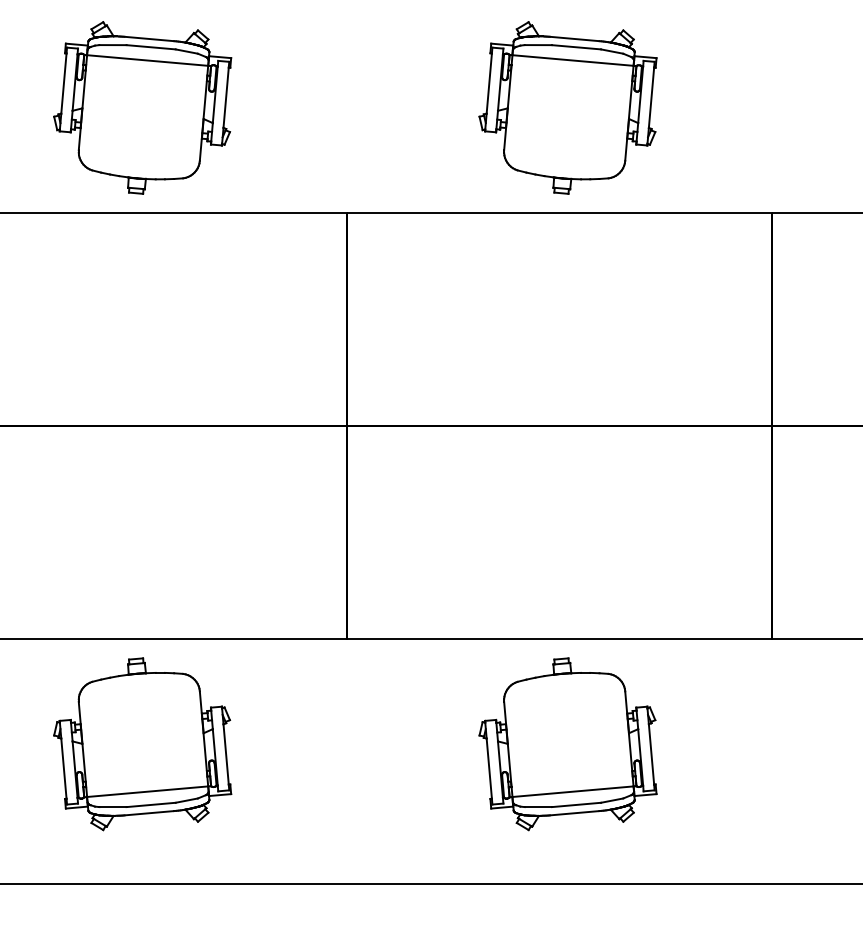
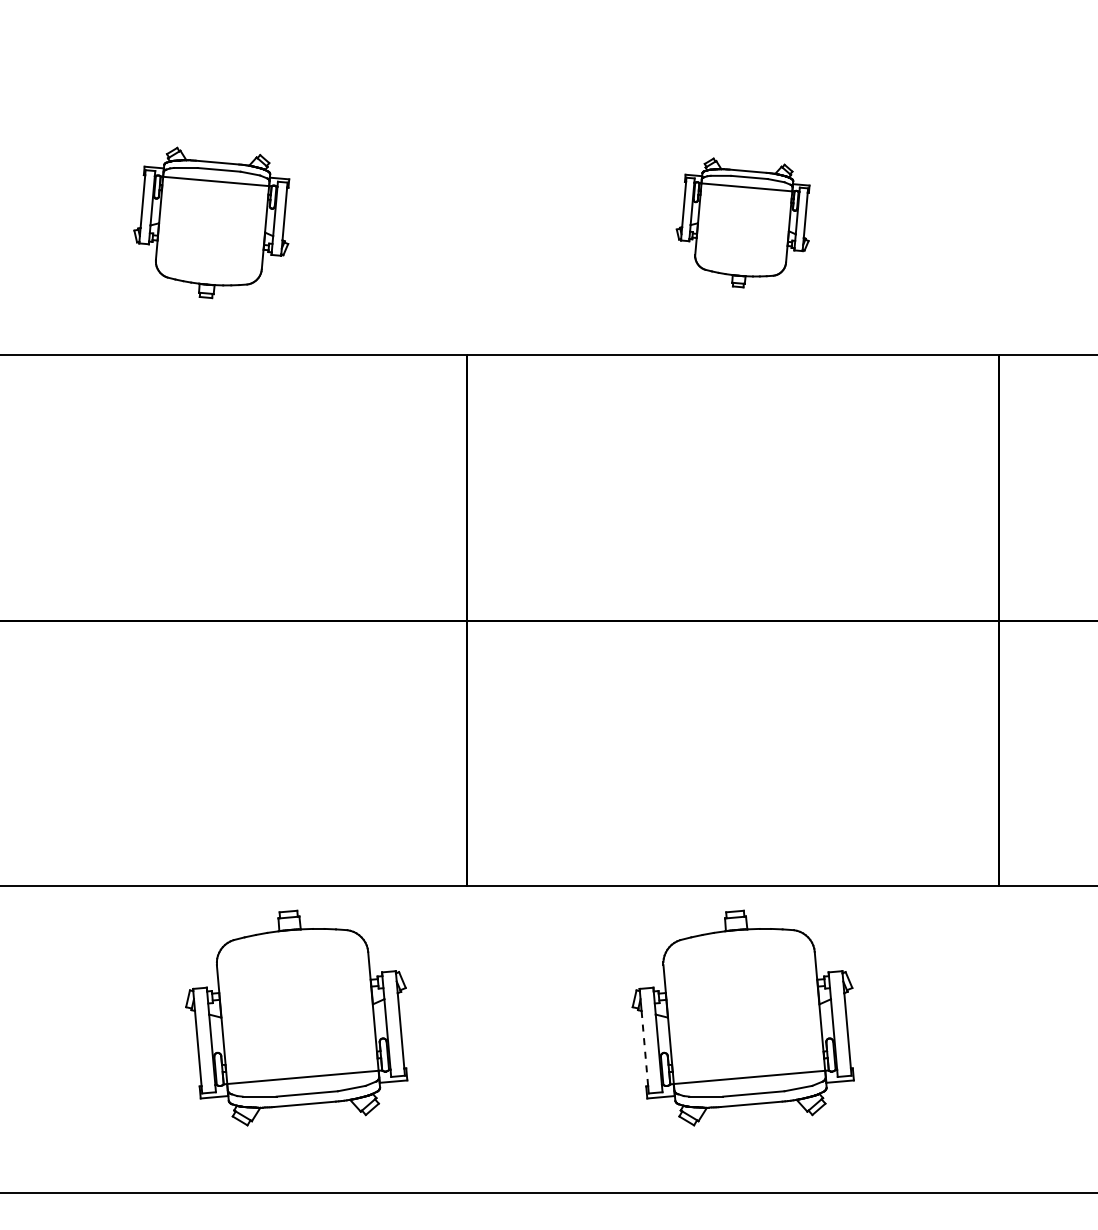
part: (142, 107) -> (211, 222), size x0.7
part: (567, 107) -> (742, 222), size x0.6
part: (142, 743) -> (296, 1017), moved
line: (488, 768) -> (644, 1048), solid -> dashed

